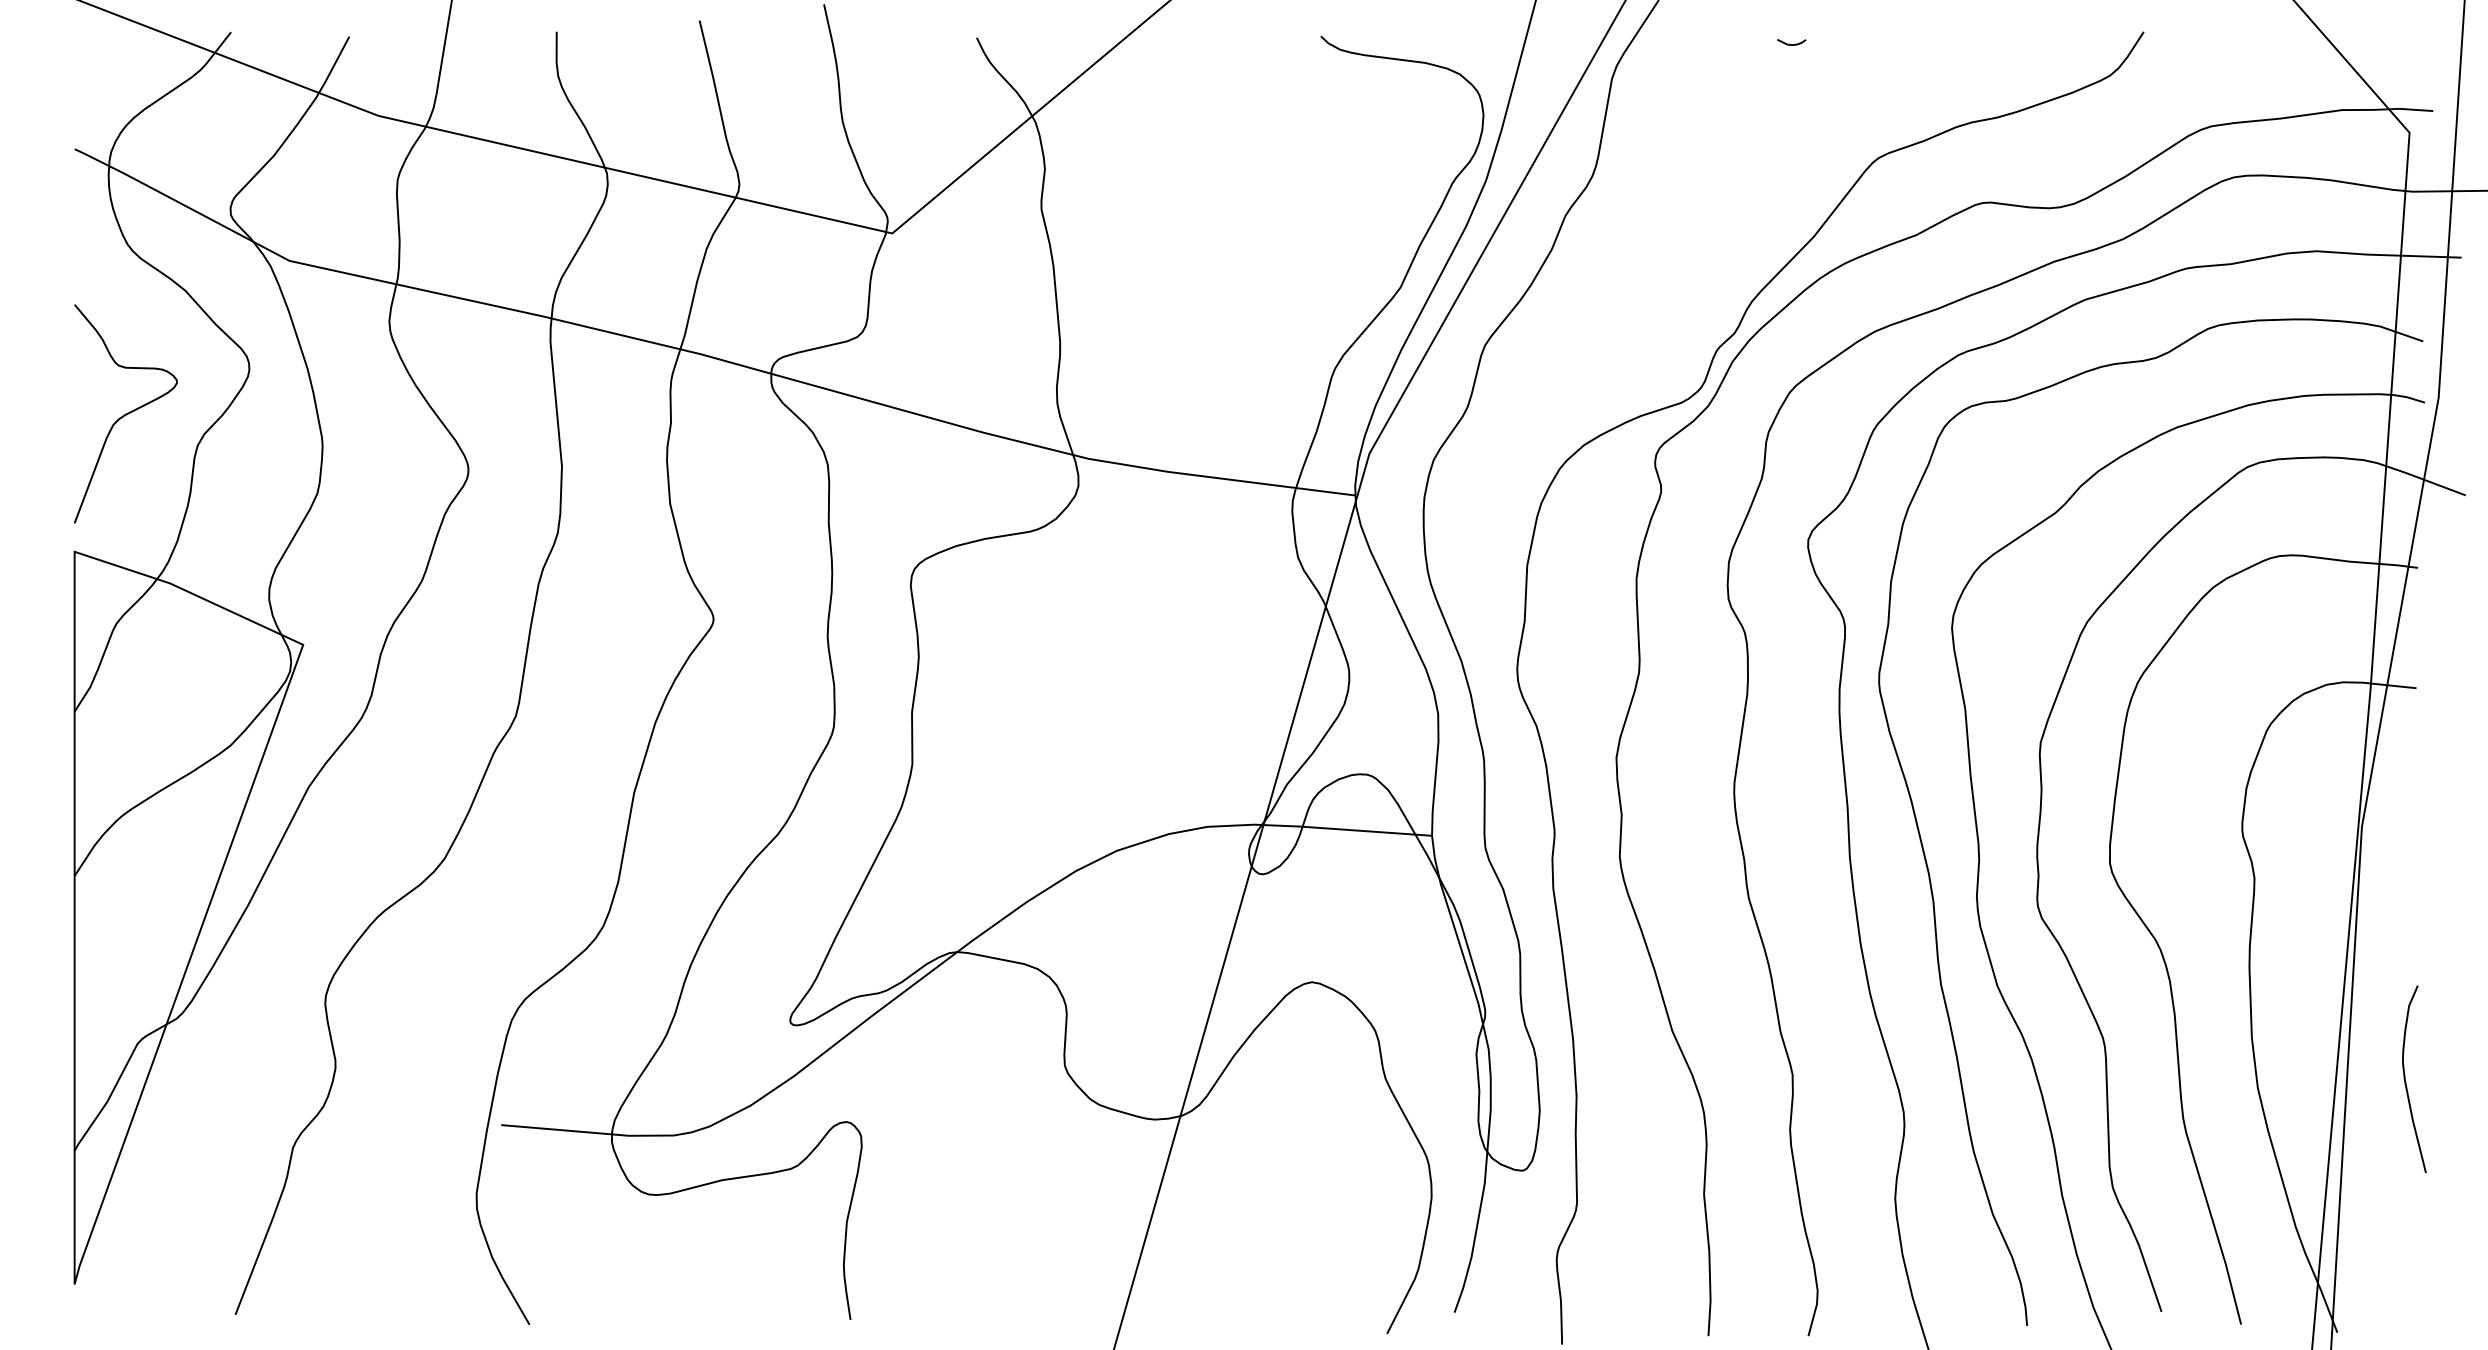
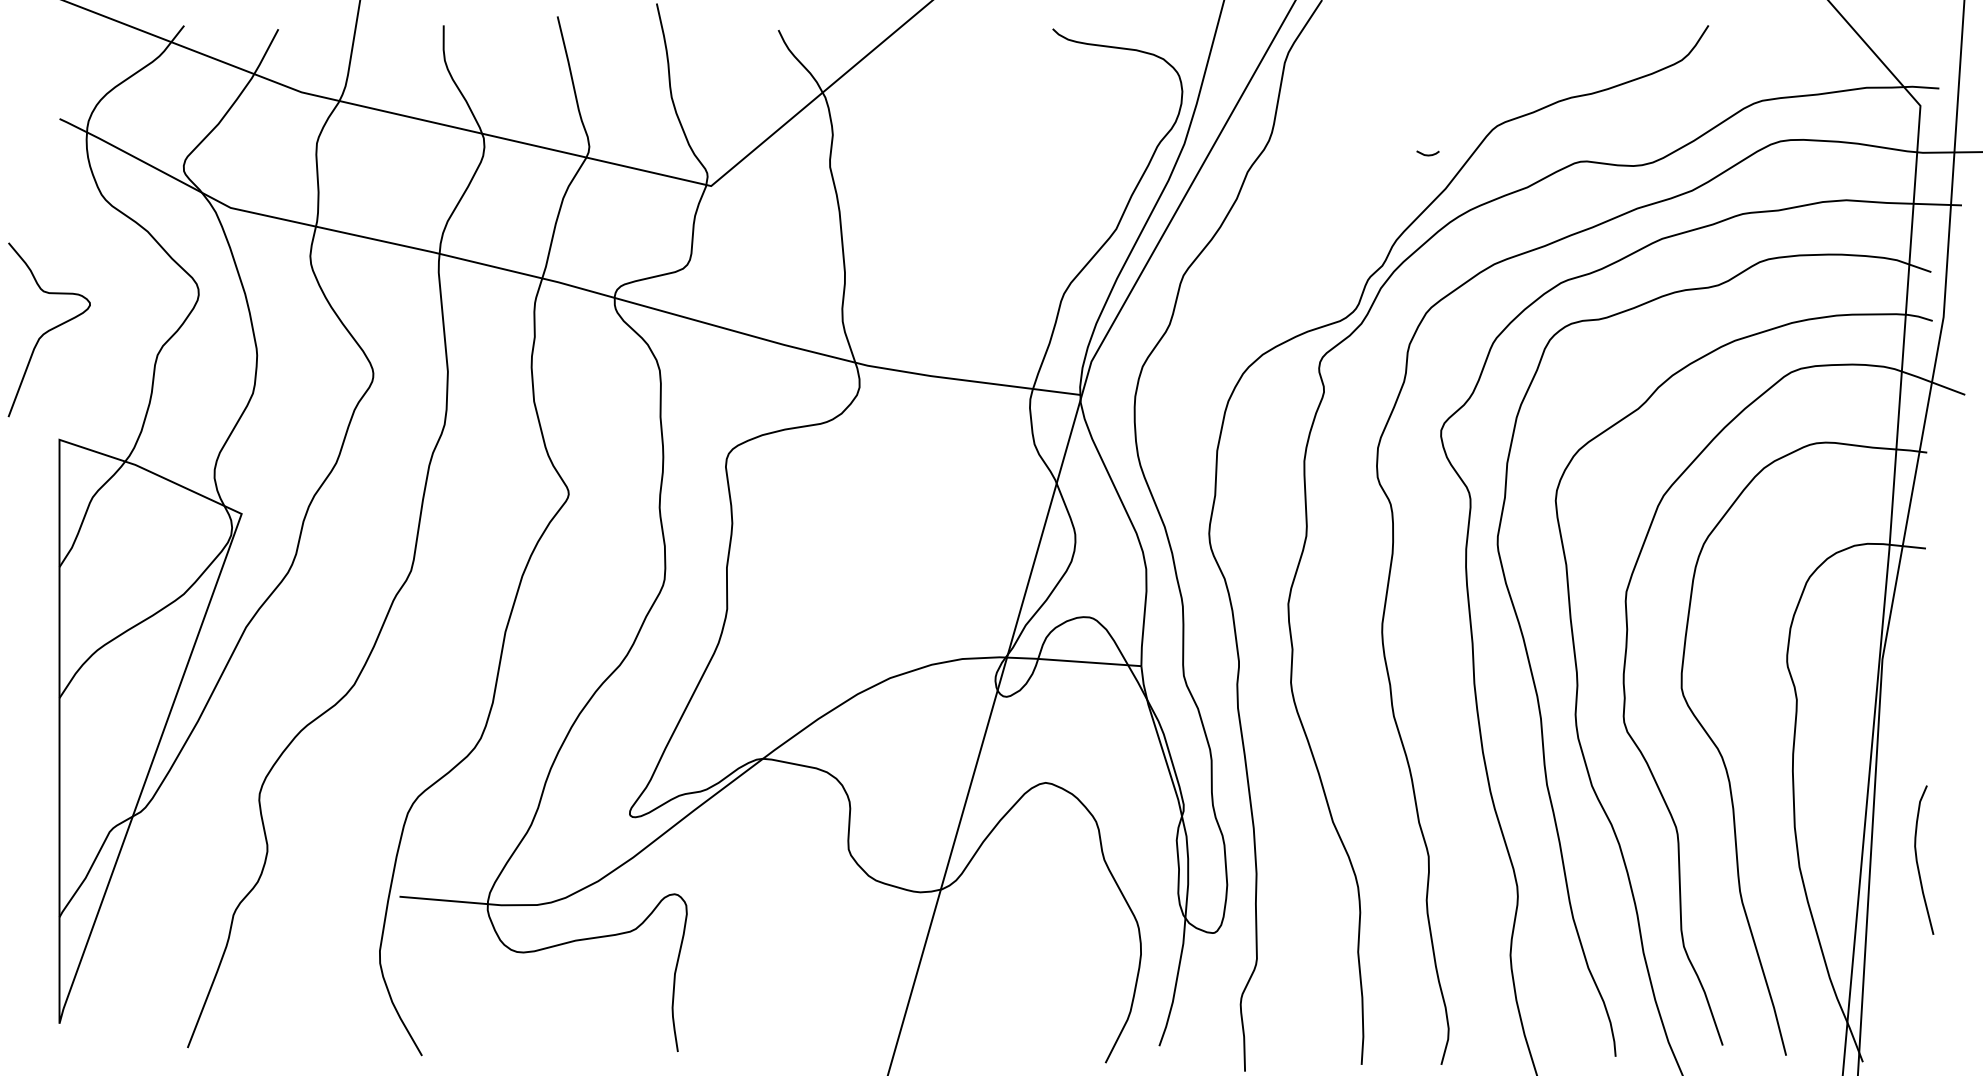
curve: (1791, 44) -> (1427, 155), moved
curve: (125, 413) -> (49, 329), moved

